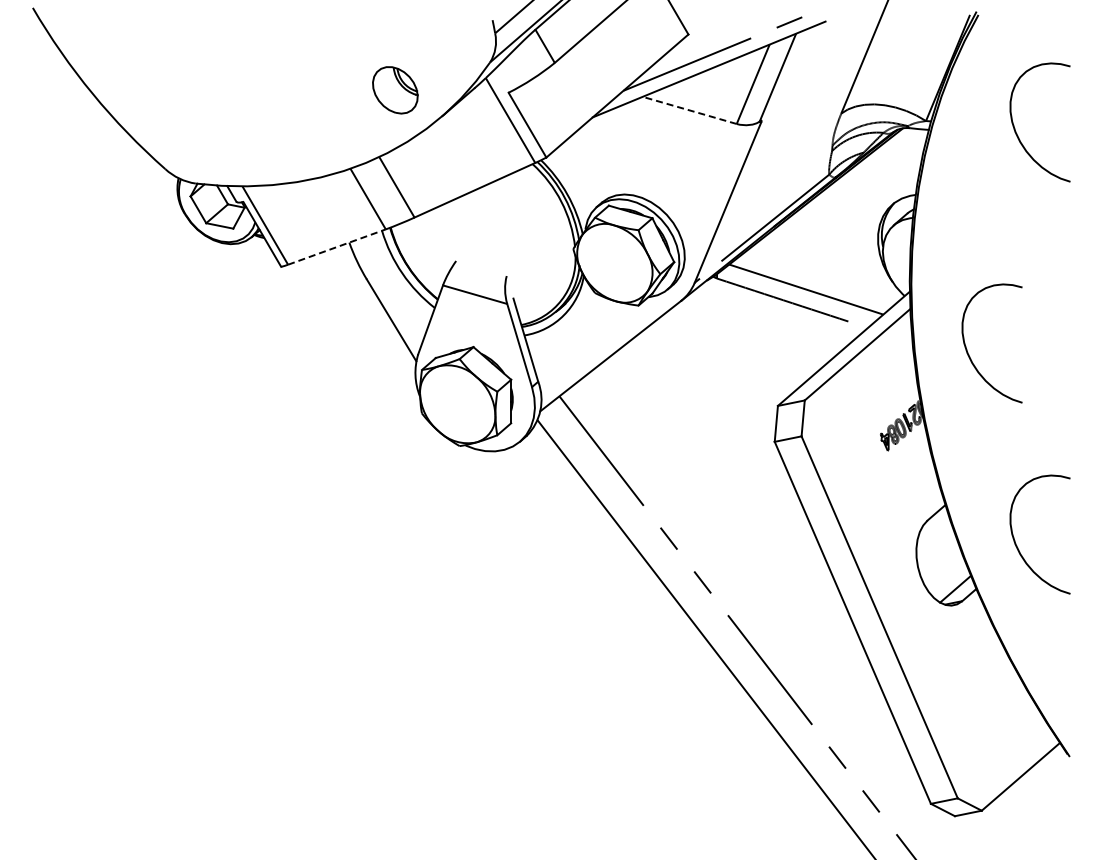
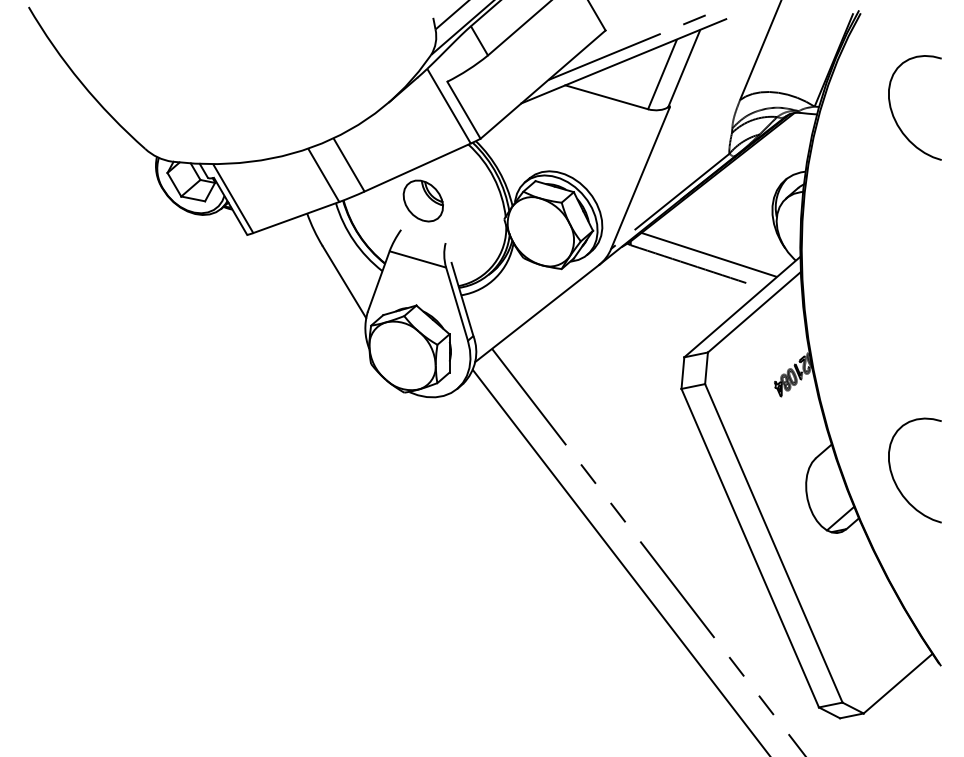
part: (395, 90) -> (423, 201), moved
line: (689, 110) -> (606, 97), dashed -> solid
line: (336, 247) -> (295, 217), dashed -> solid
curve: (969, 354) -> (852, 312), removed

